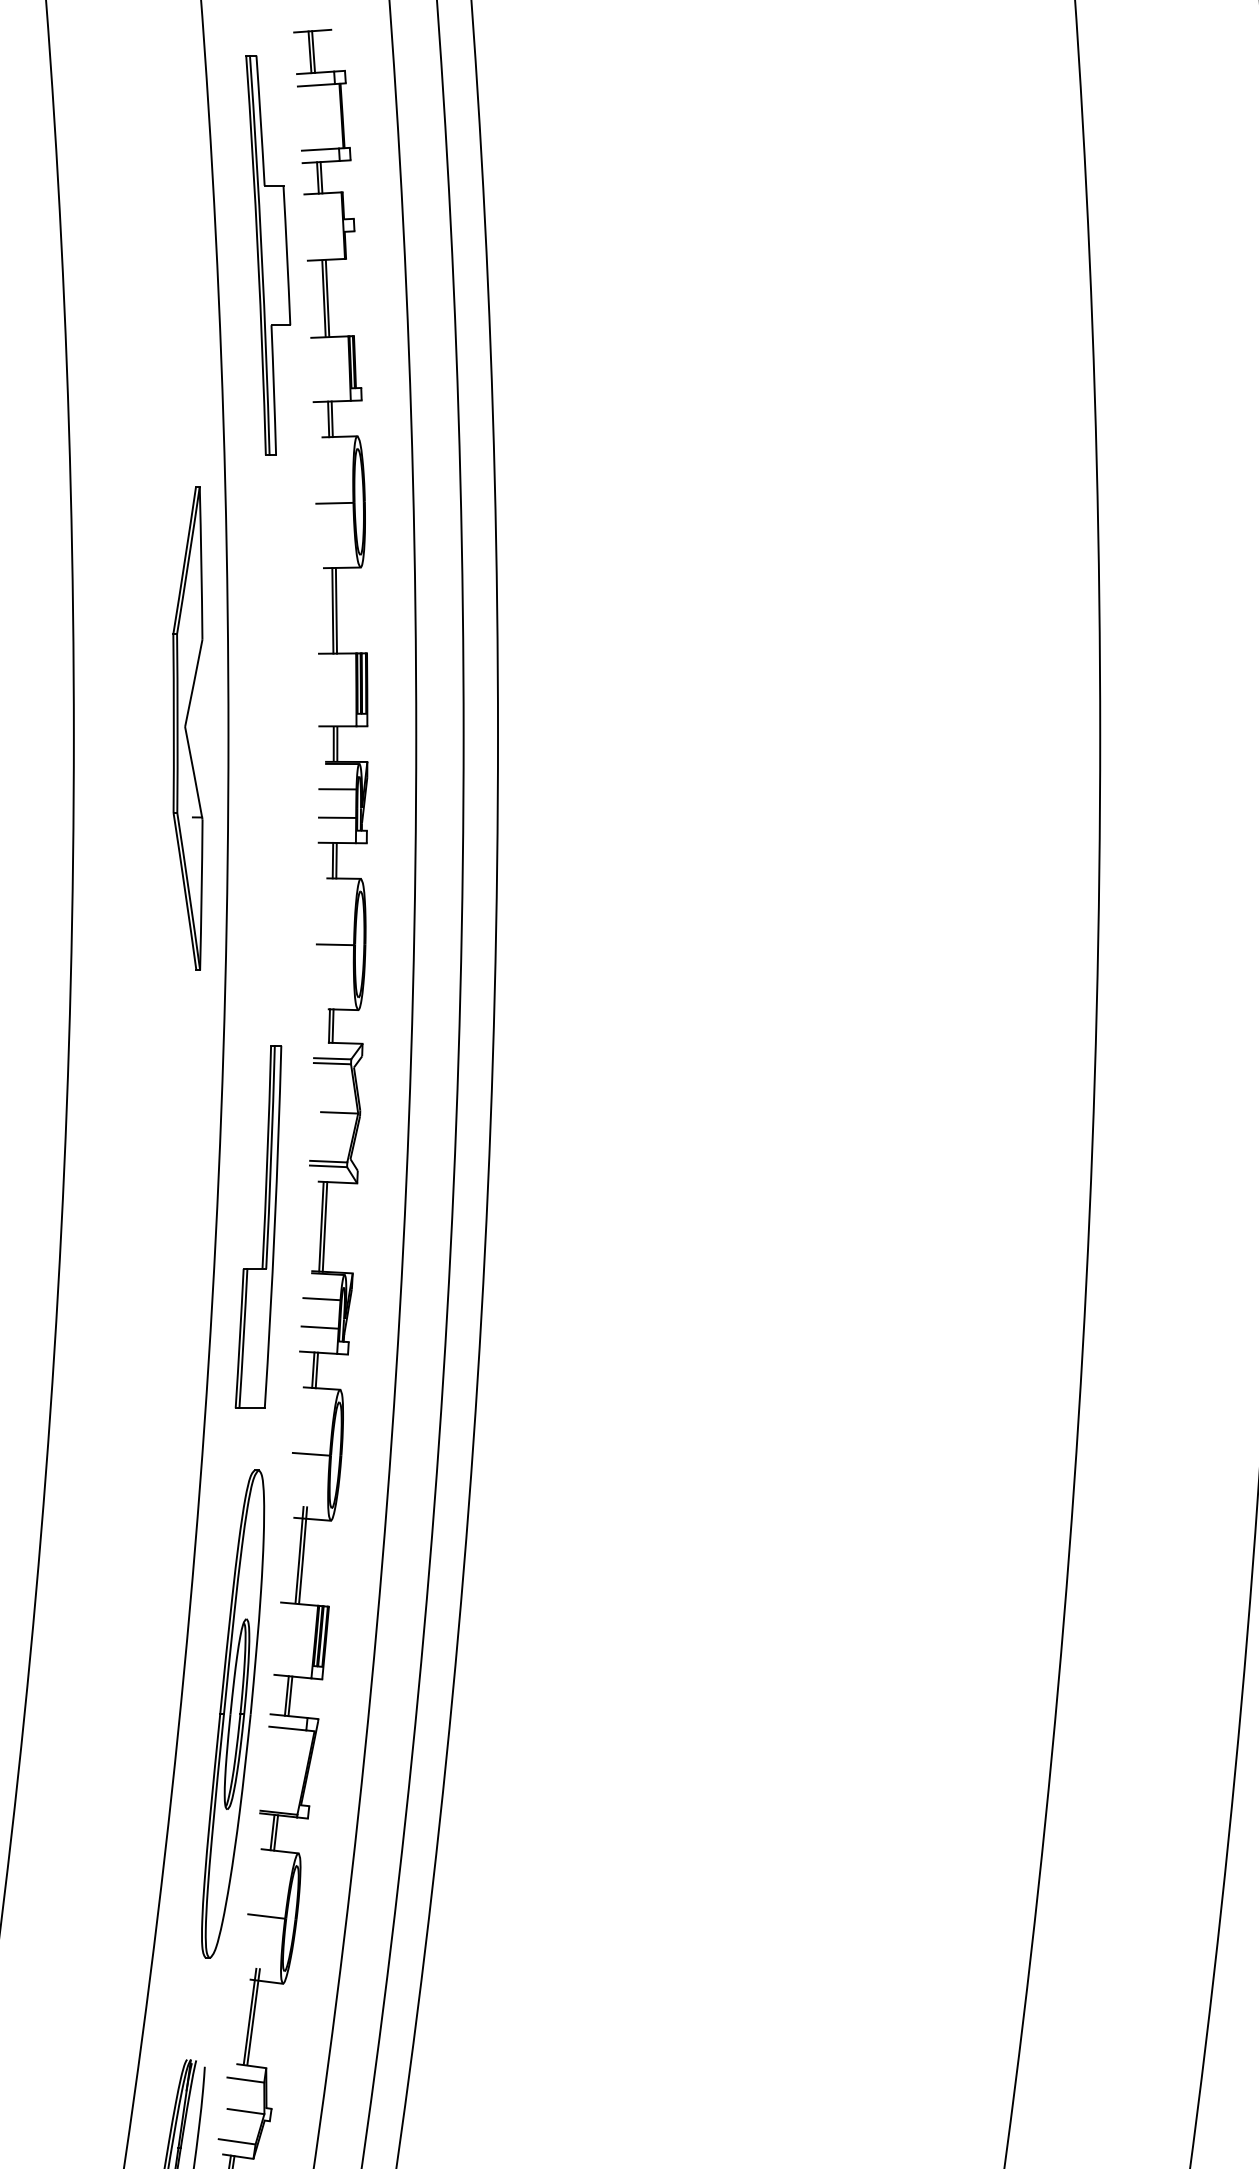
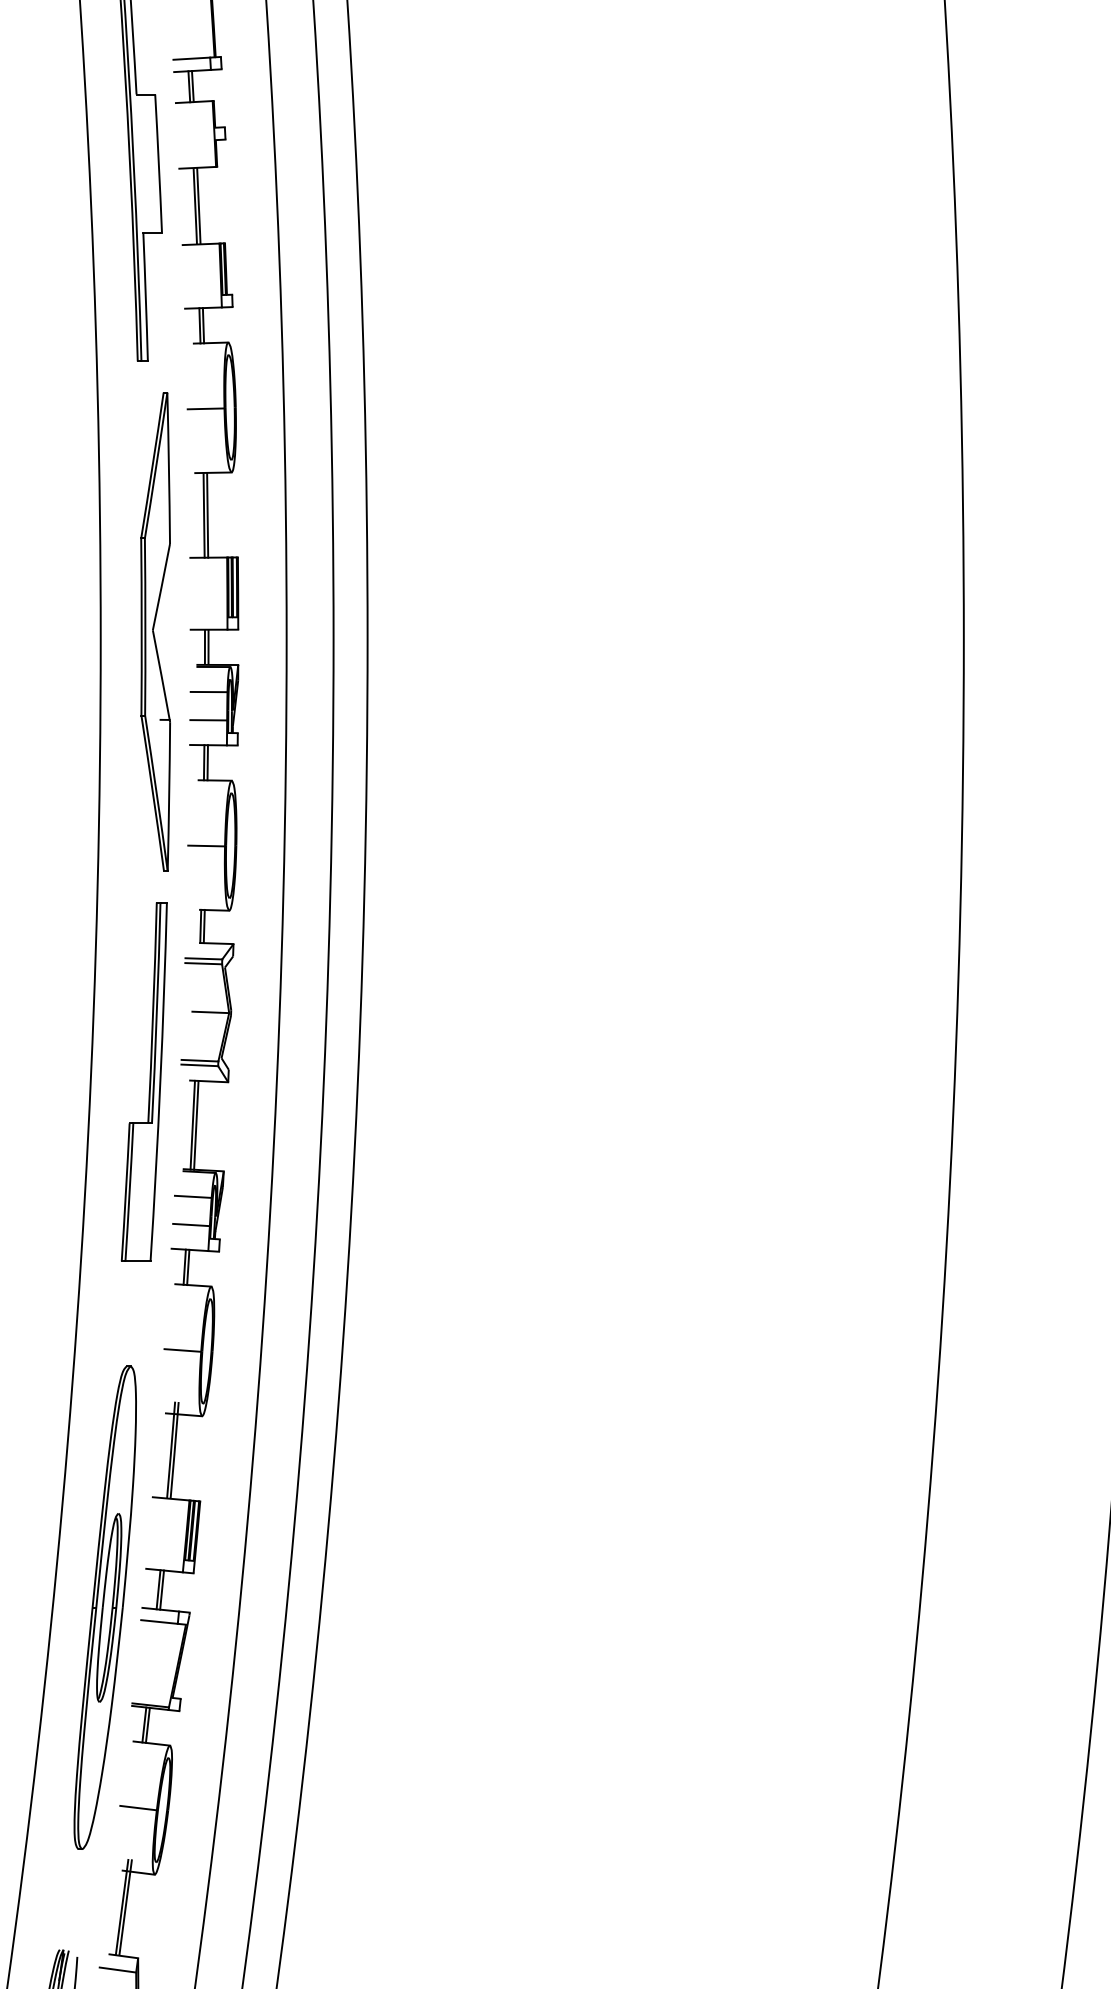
part: (187, 728) -> (155, 631), moved
part: (258, 1226) -> (144, 1081), moved

